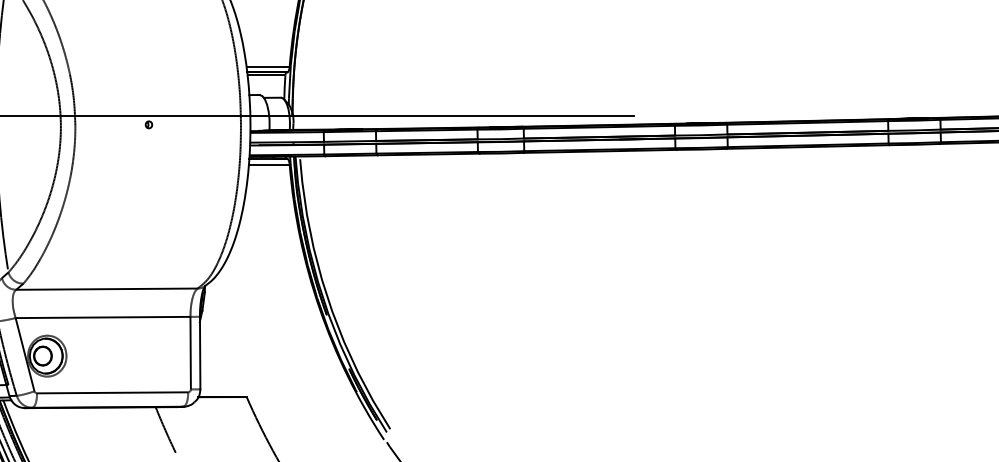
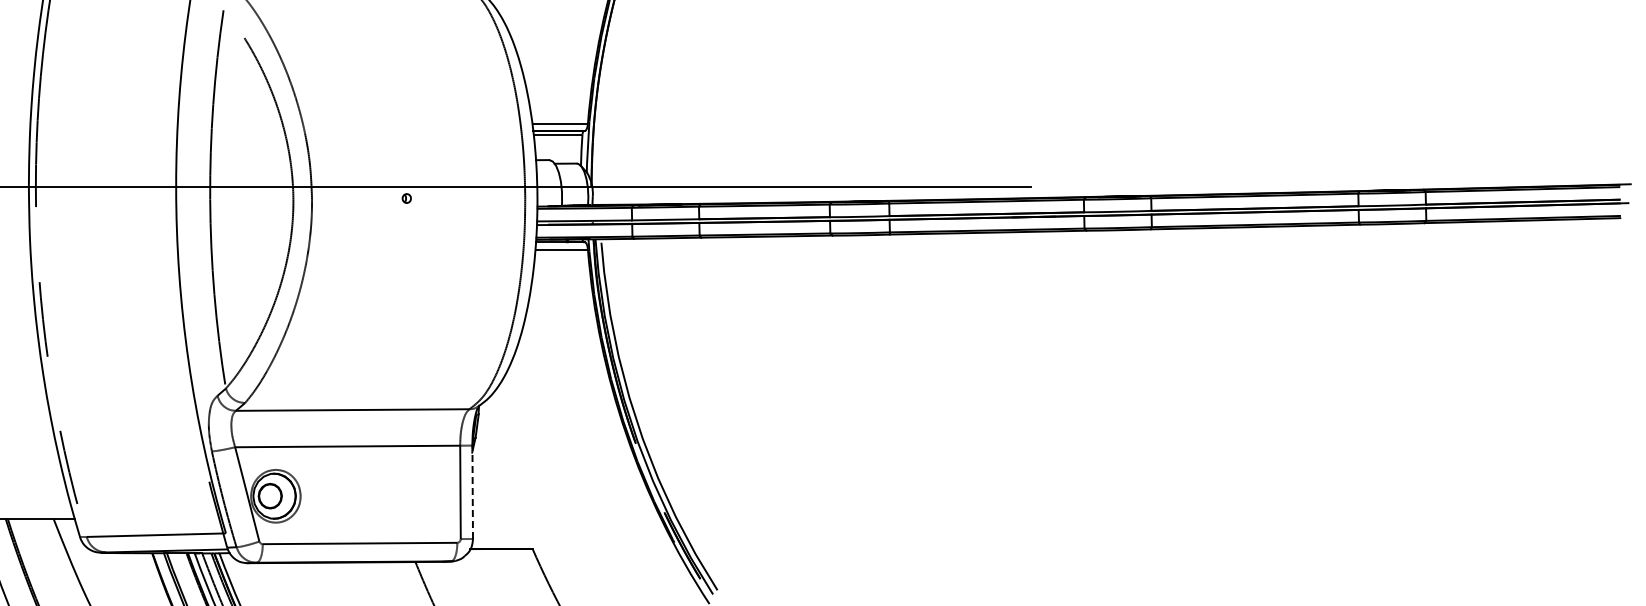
line: (200, 353) -> (472, 492), solid -> dashed

